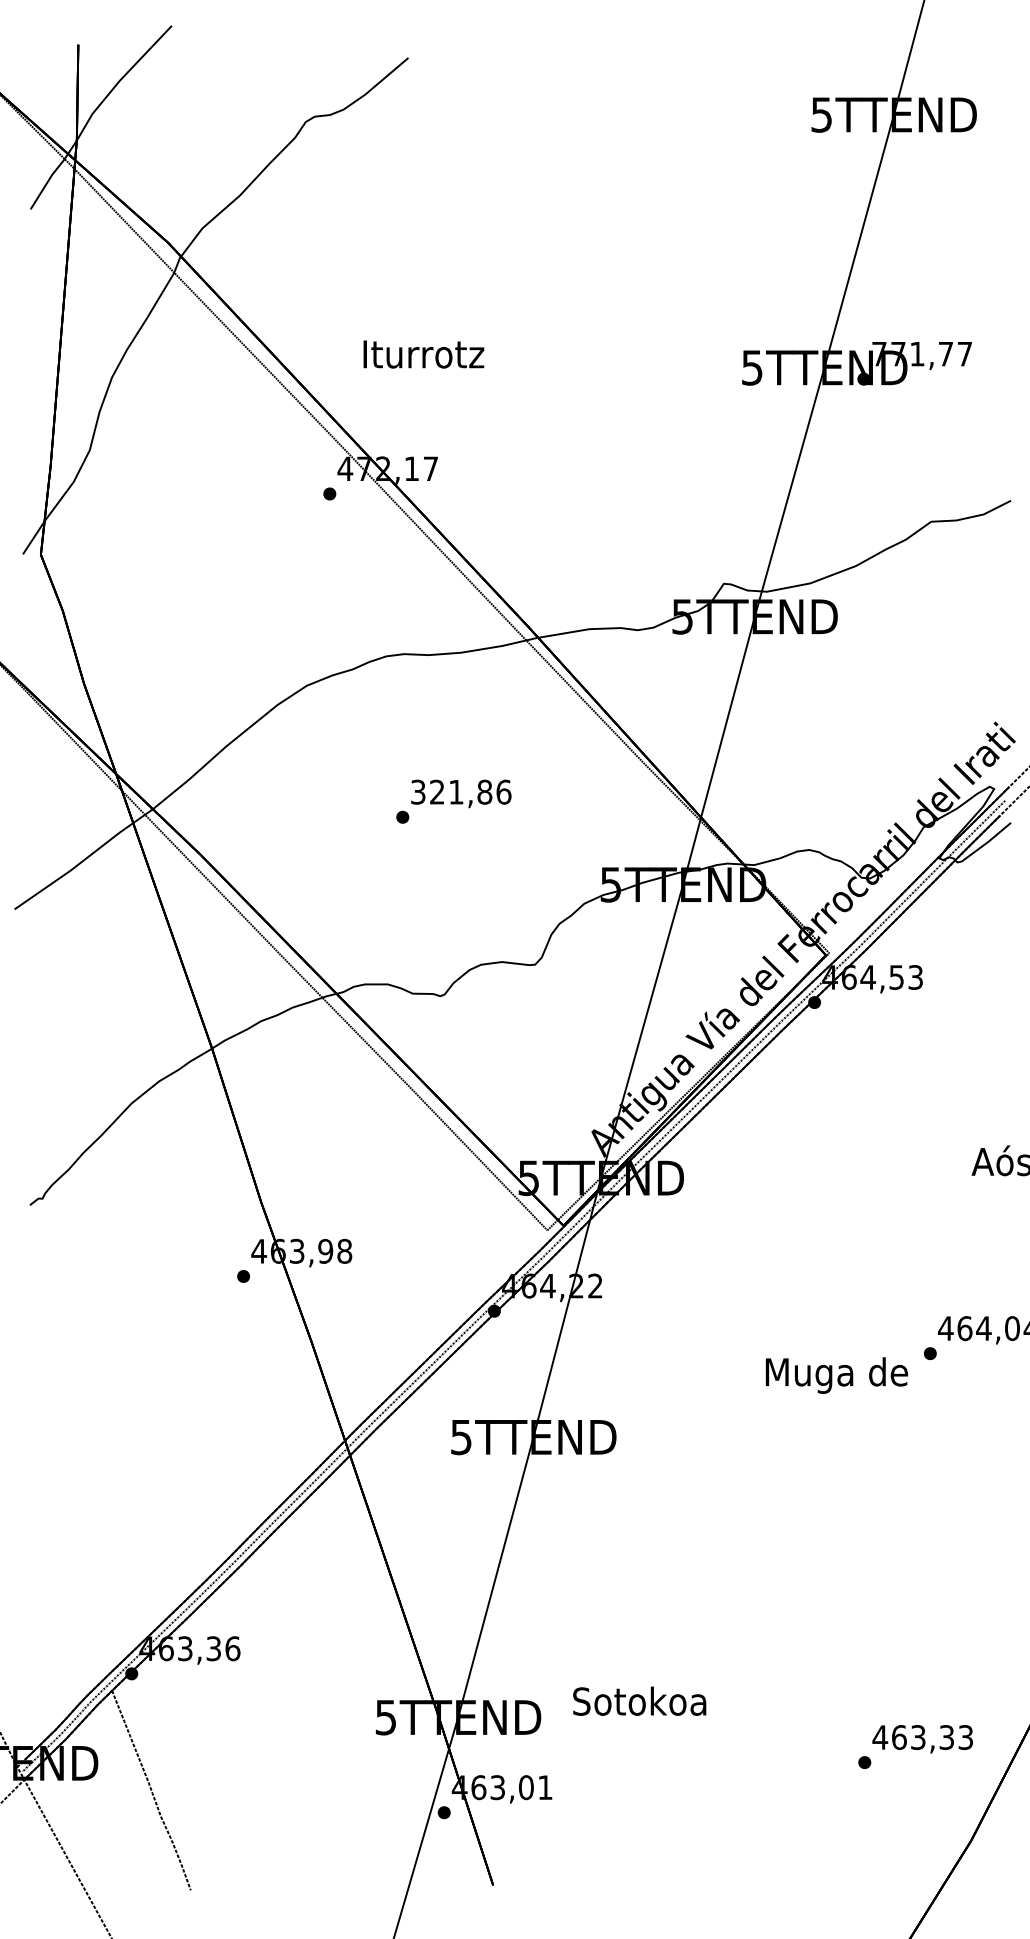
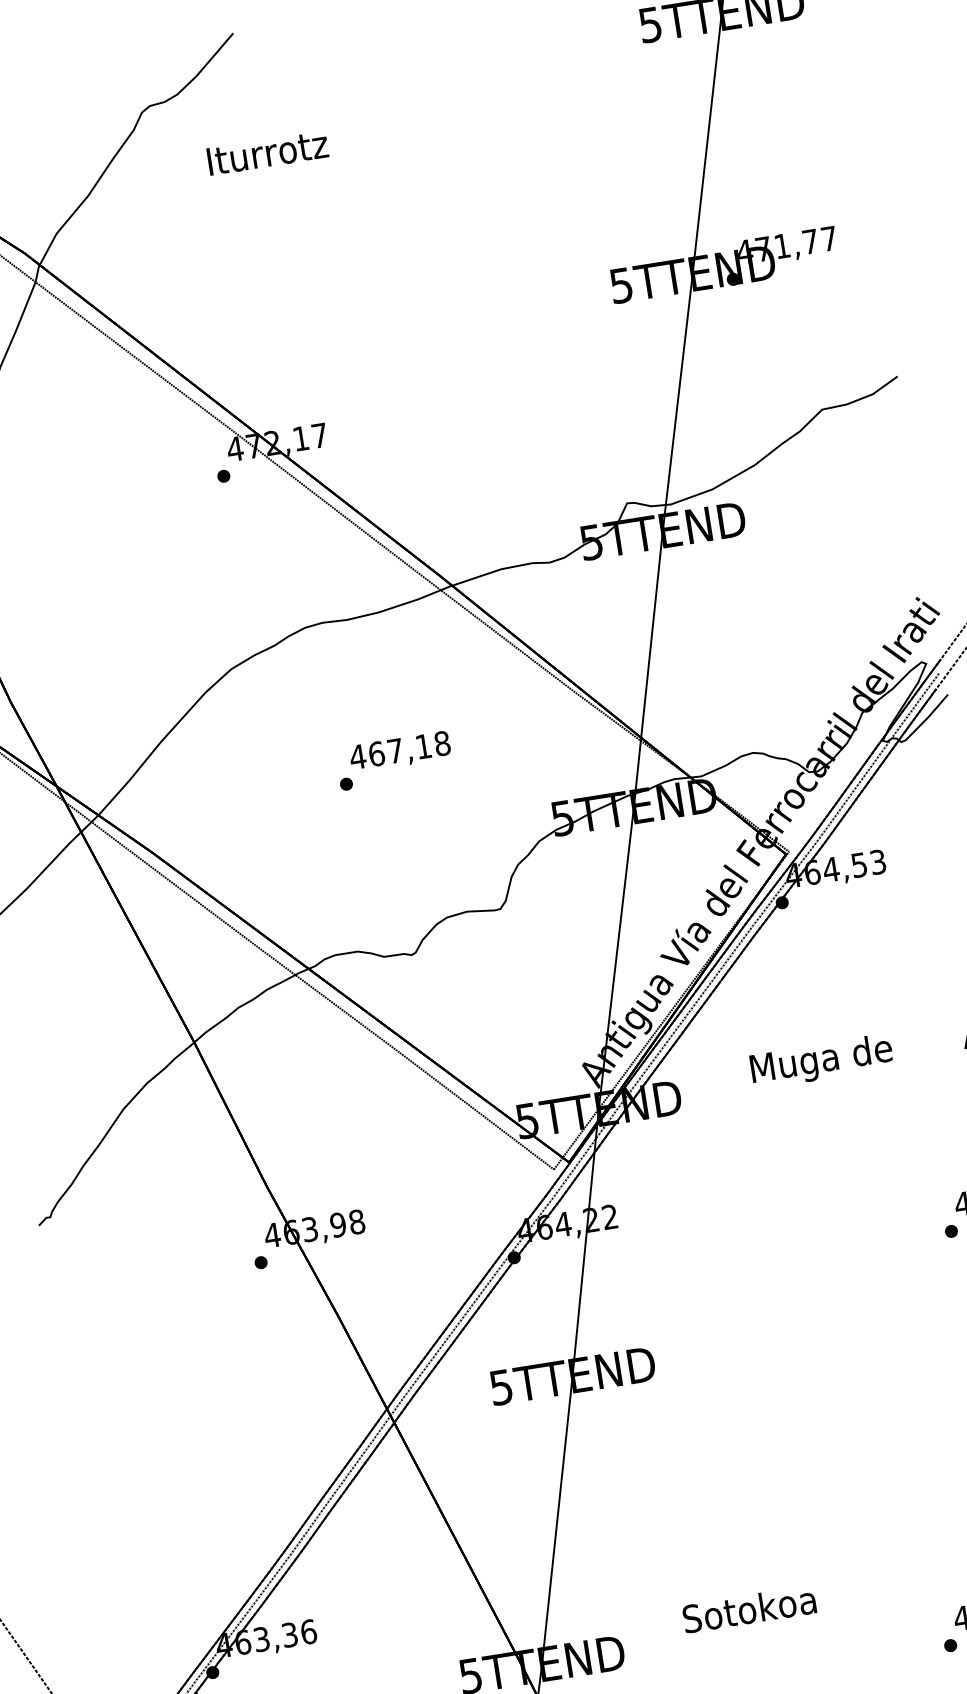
text: (423, 354) -> (267, 153), moved
text: (879, 354) -> (744, 252), 771,77 -> 471,77
text: (460, 791) -> (399, 749), 321,86 -> 467,18
text: (836, 1375) -> (821, 1061), moved
text: (639, 1700) -> (749, 1608), moved

